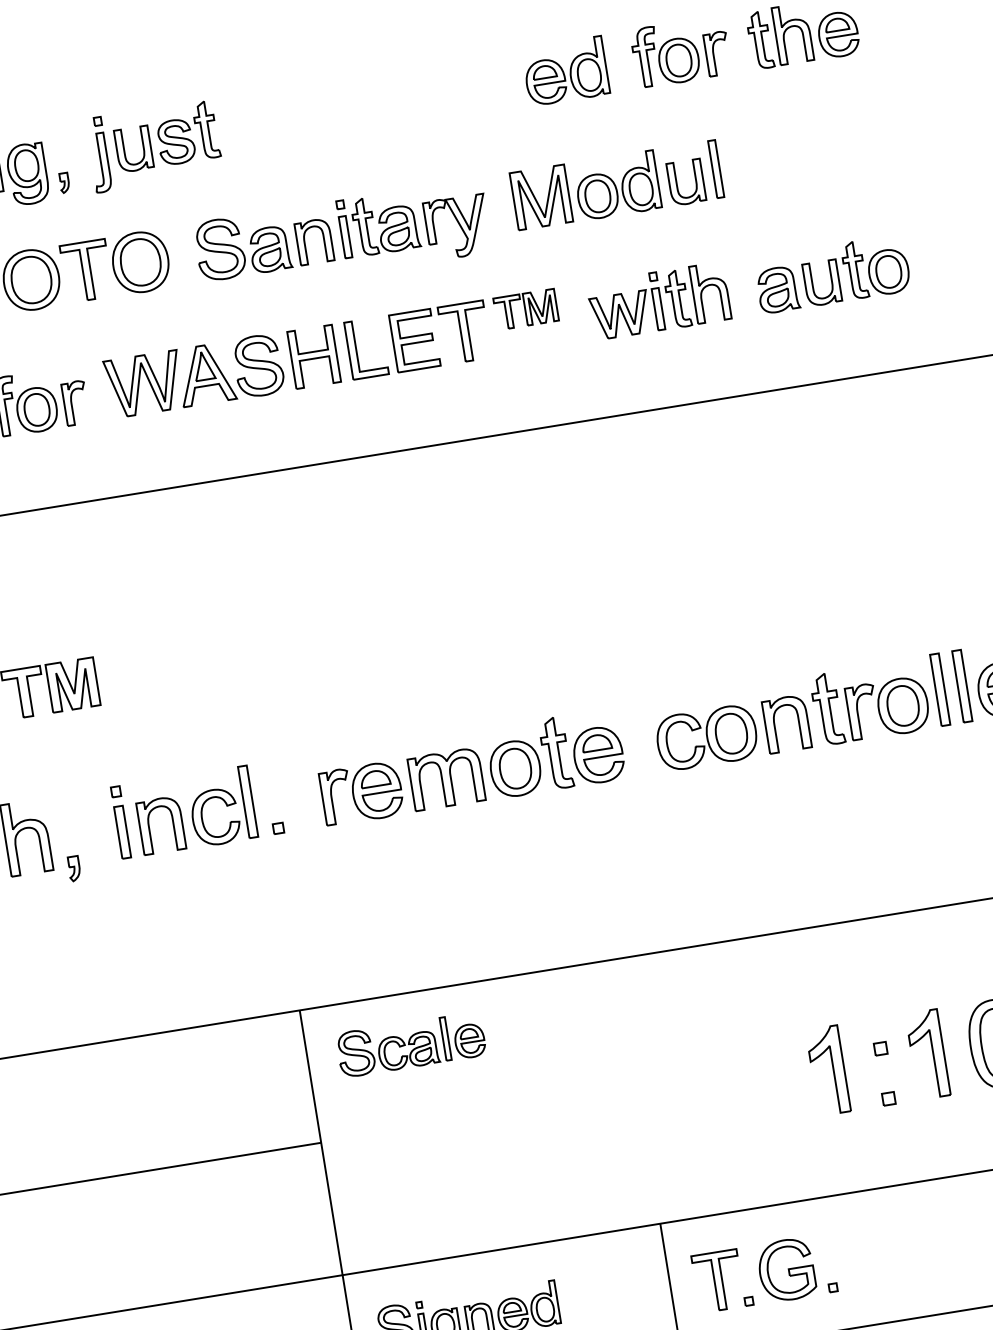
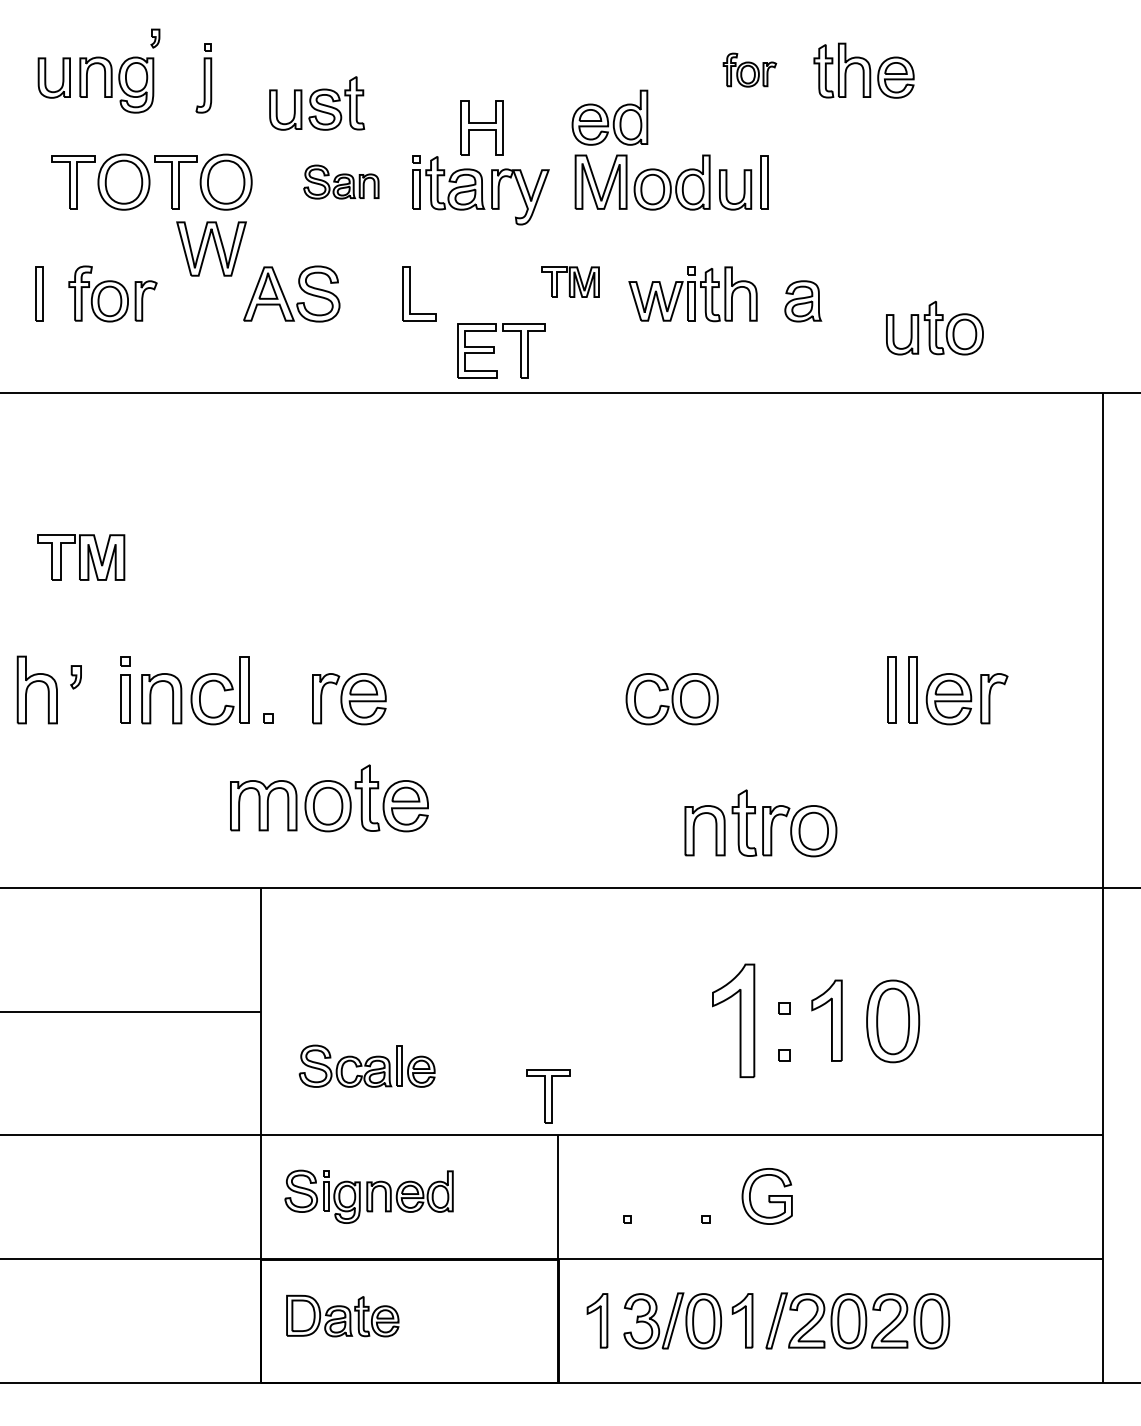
part: (680, 51) -> (749, 69), size x0.6
part: (565, 71) -> (609, 117), moved
part: (166, 136) -> (317, 103), moved
part: (64, 182) -> (155, 38), moved
part: (263, 241) -> (341, 181), size x0.6
part: (855, 269) -> (934, 327), moved
part: (432, 337) -> (494, 350), moved
part: (313, 356) -> (481, 127), moved
part: (144, 383) -> (211, 248), moved
part: (844, 706) -> (760, 823), moved
part: (515, 760) -> (329, 798), moved
part: (73, 869) -> (75, 677), moved
part: (410, 1043) -> (366, 1065), moved
part: (828, 1070) -> (733, 1020), size x1.4
part: (785, 1270) -> (766, 1196), moved
part: (718, 1281) -> (548, 1096), moved

